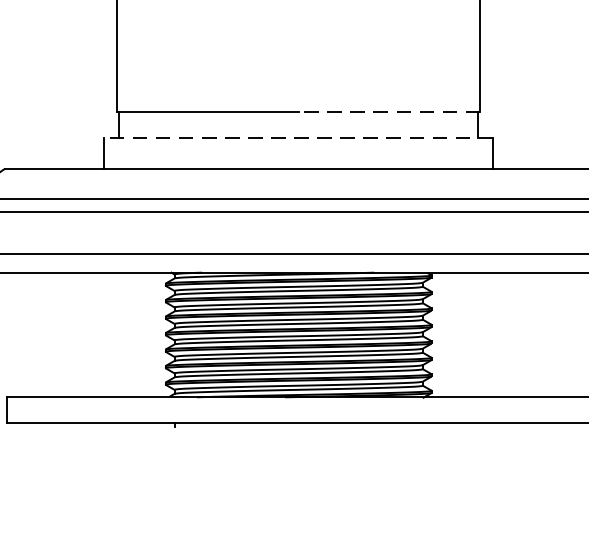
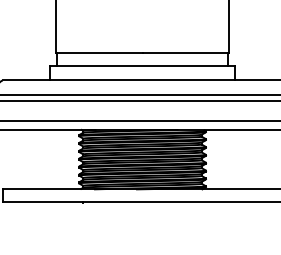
line: (388, 112) -> (185, 53), dashed -> solid
line: (298, 137) -> (142, 65), dashed -> solid

